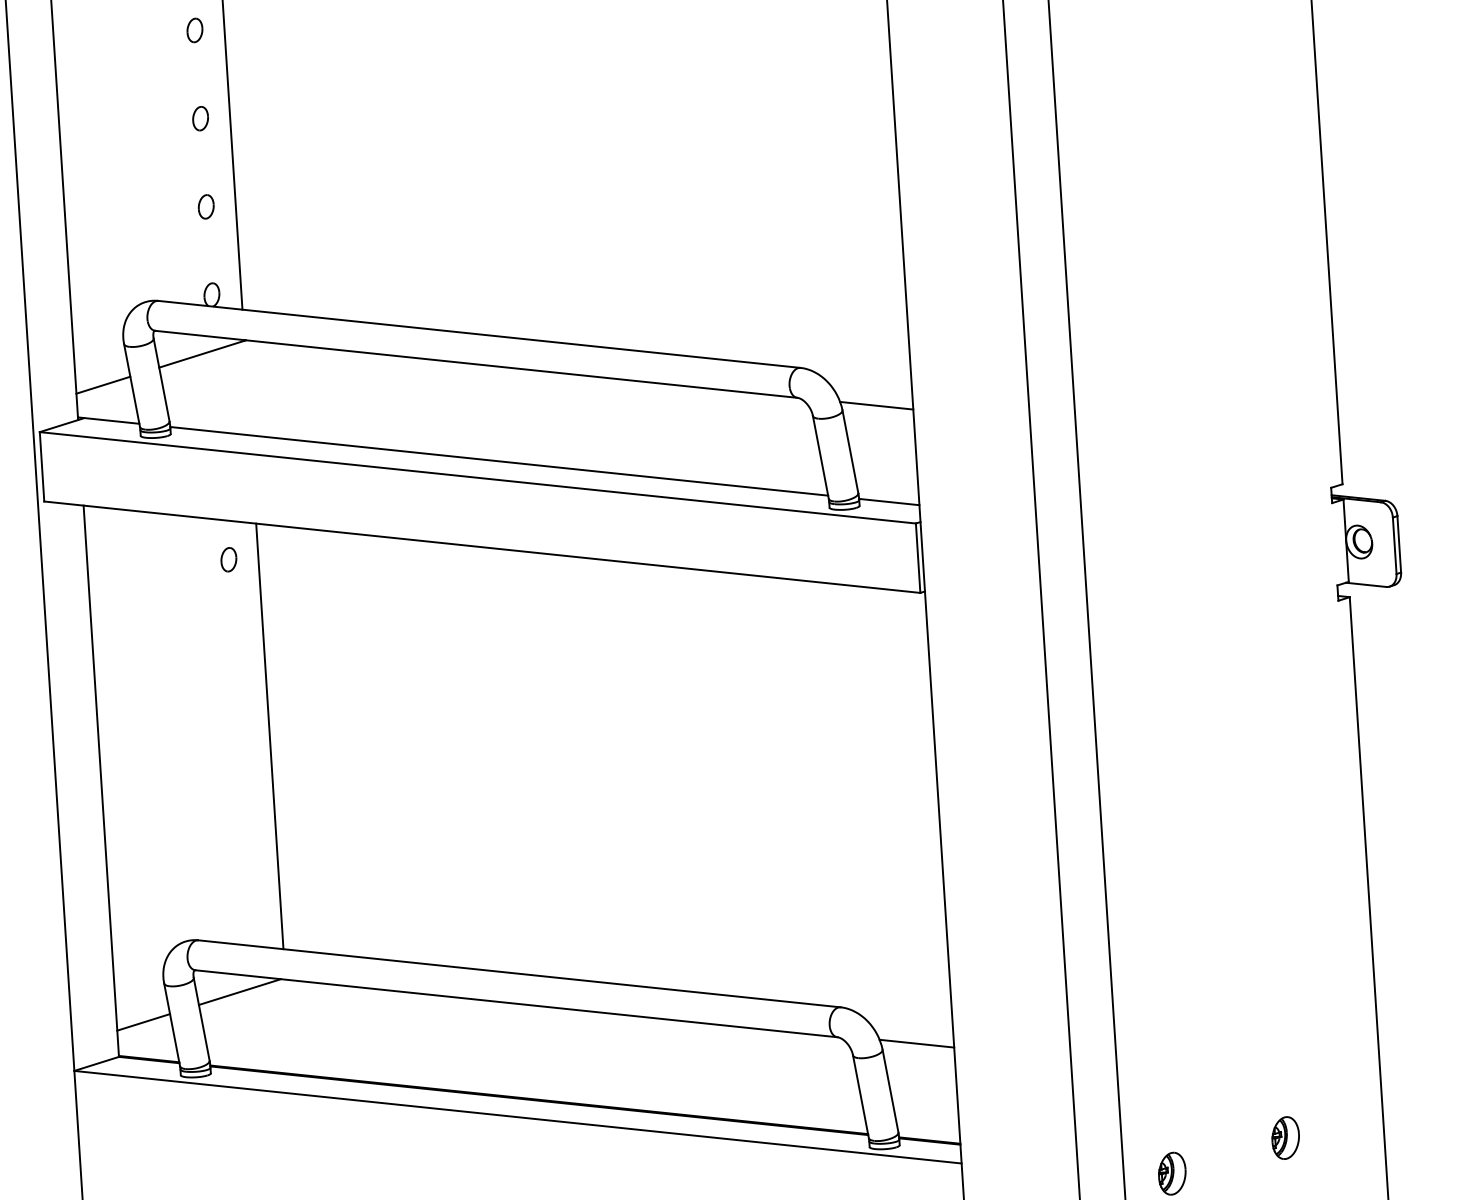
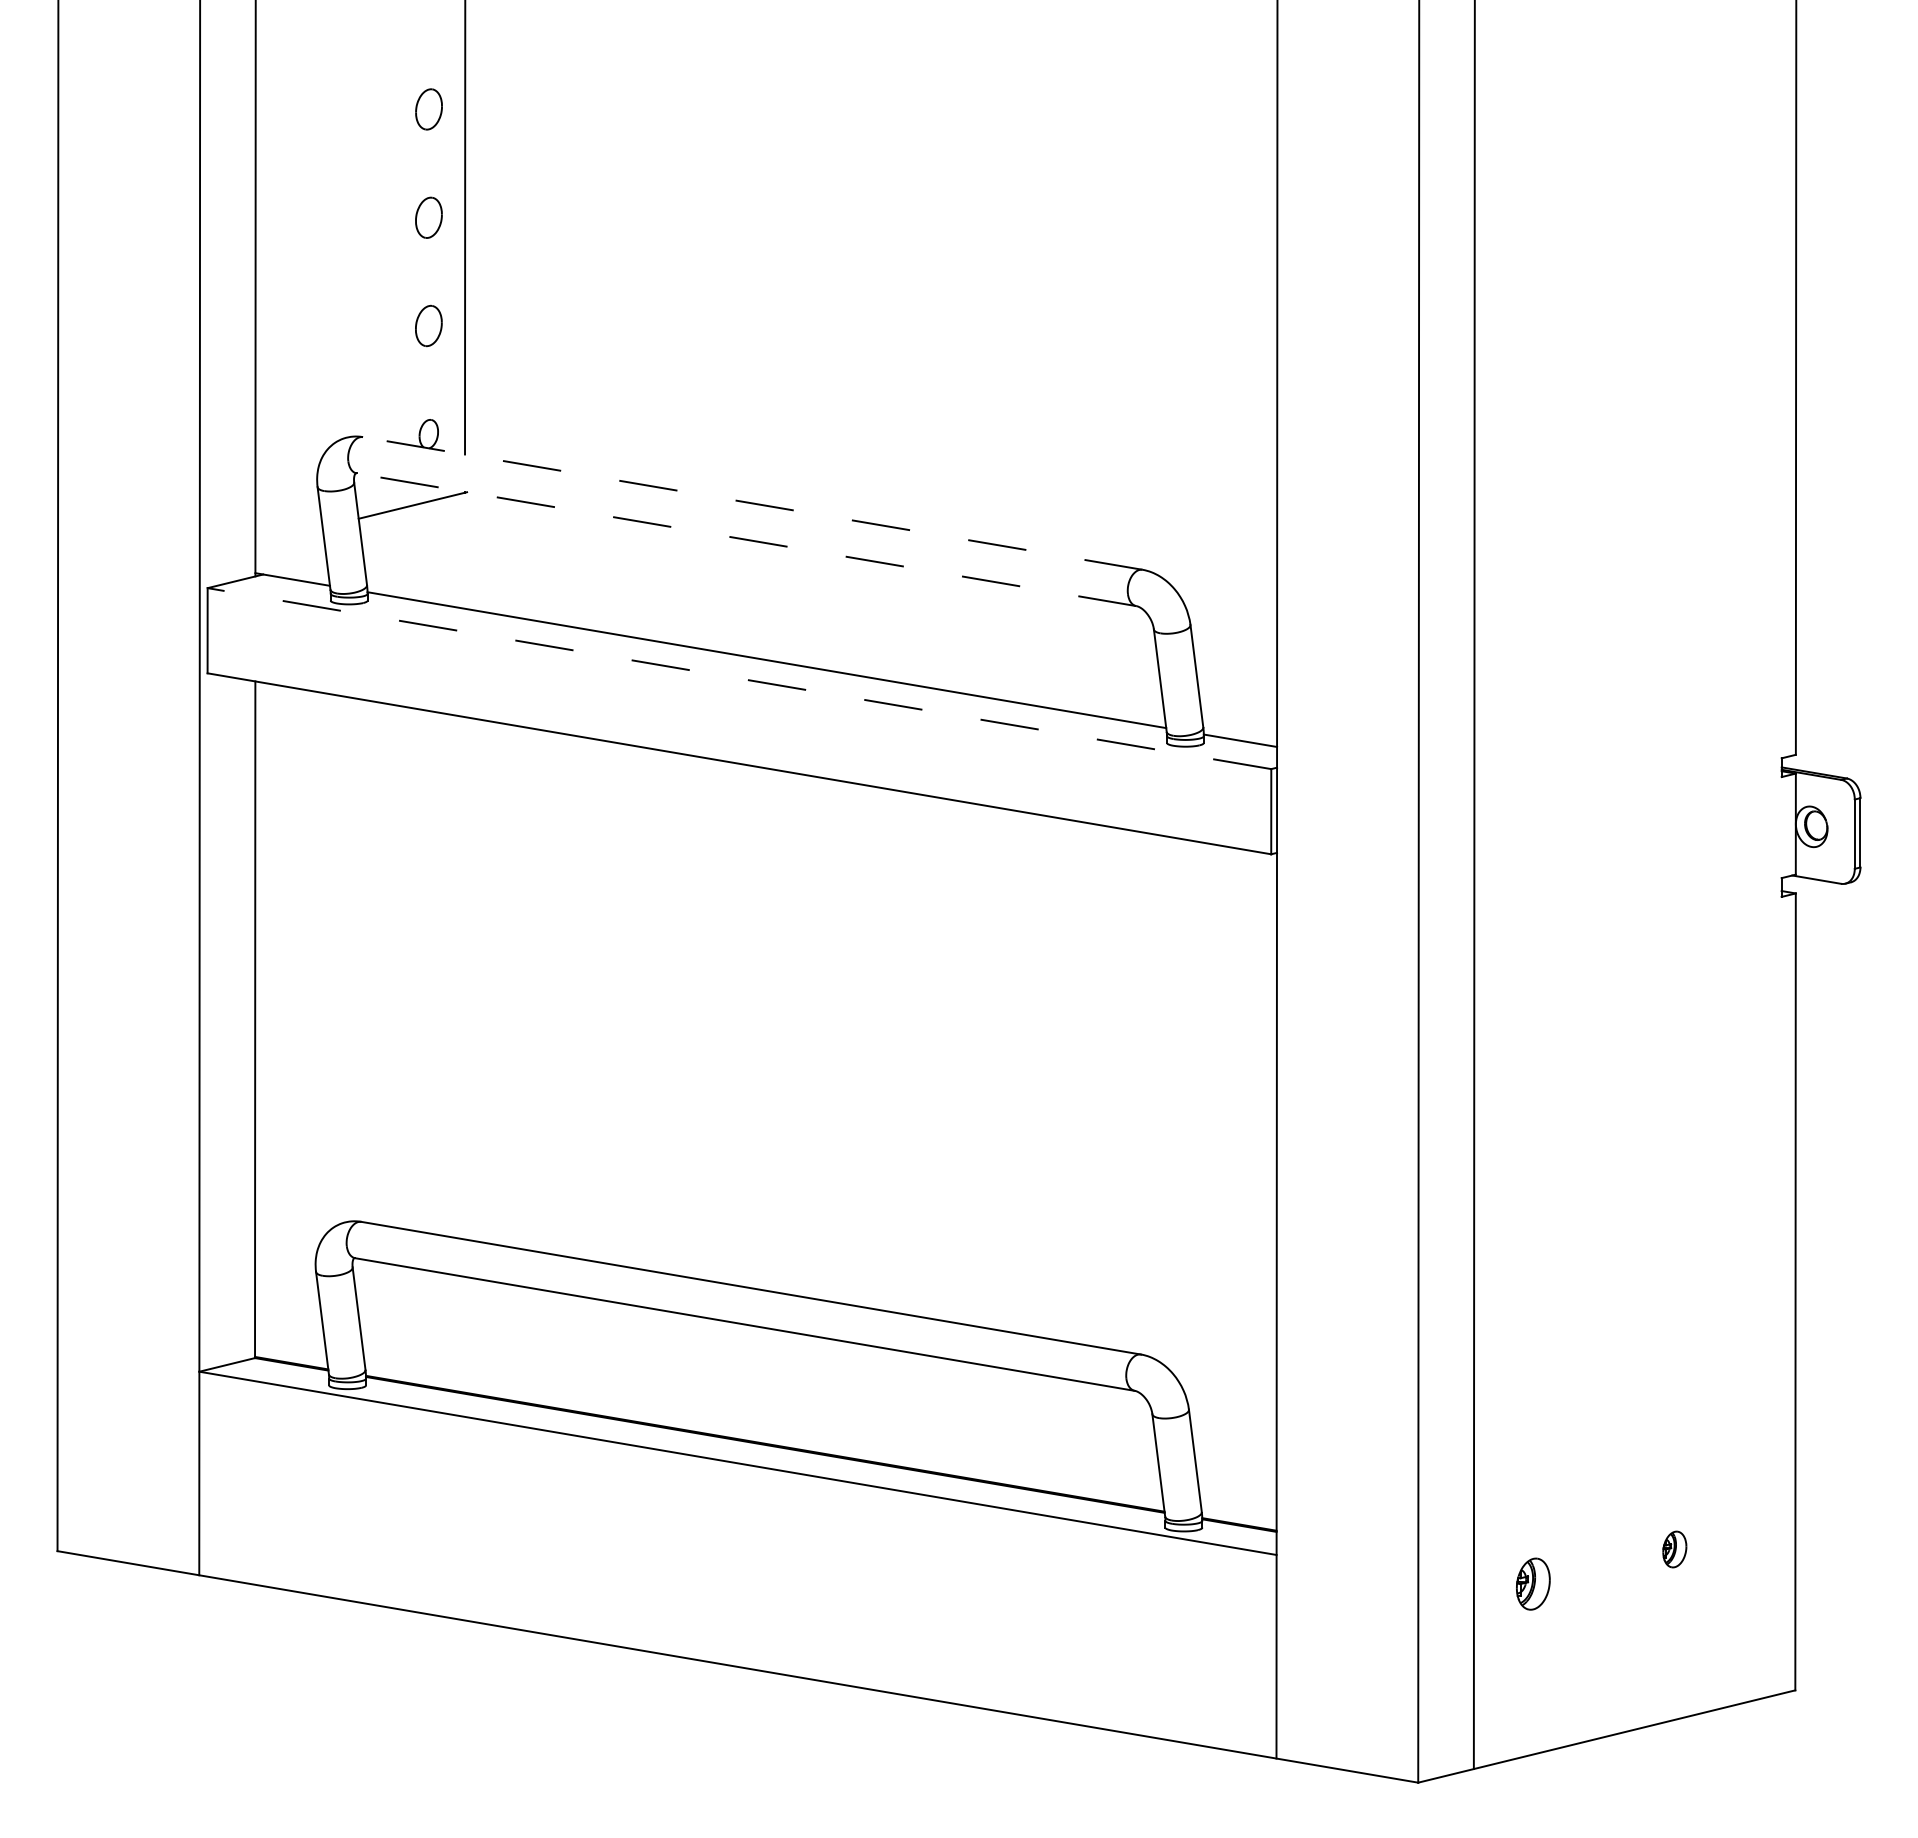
part: (194, 30) -> (428, 109), size x1.4
part: (200, 118) -> (428, 217), size x1.4
part: (205, 206) -> (428, 325), size x1.4
line: (479, 334) -> (752, 503), solid -> dashed
line: (476, 364) -> (746, 539), solid -> dashed
line: (102, 384) -> (288, 535), removed
line: (876, 405) -> (1232, 621), removed
line: (477, 477) -> (738, 678), solid -> dashed
part: (228, 559) -> (428, 758), removed
line: (269, 736) -> (464, 978), removed
line: (239, 991) -> (407, 1287), removed
line: (143, 1022) -> (287, 1317), removed
line: (916, 1043) -> (1231, 1404), removed
part: (1285, 1138) -> (1674, 1549), size x0.7

